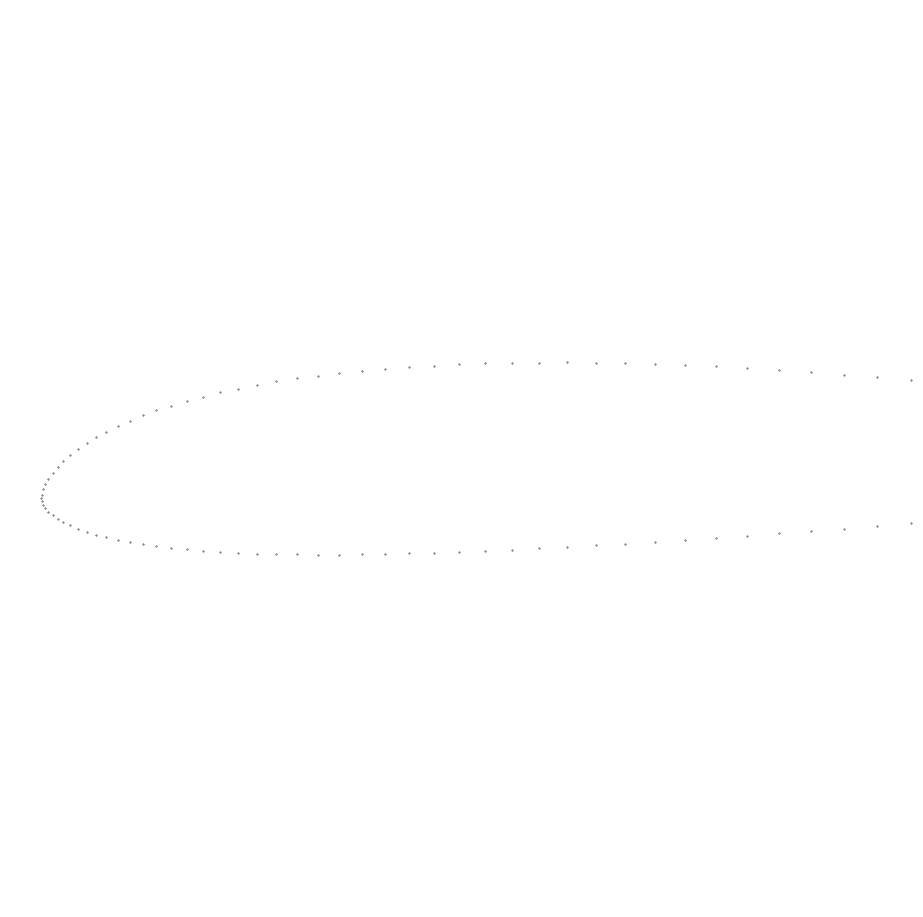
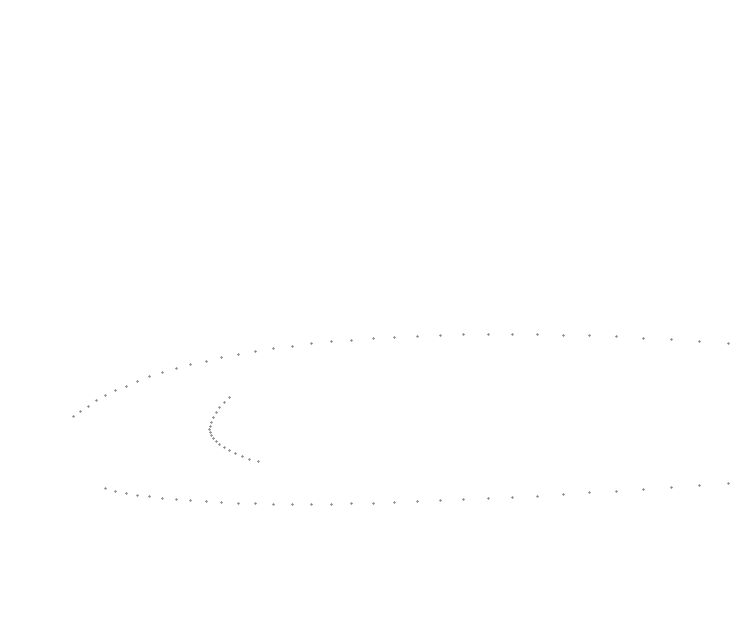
part: (53, 514) -> (220, 443), moved

